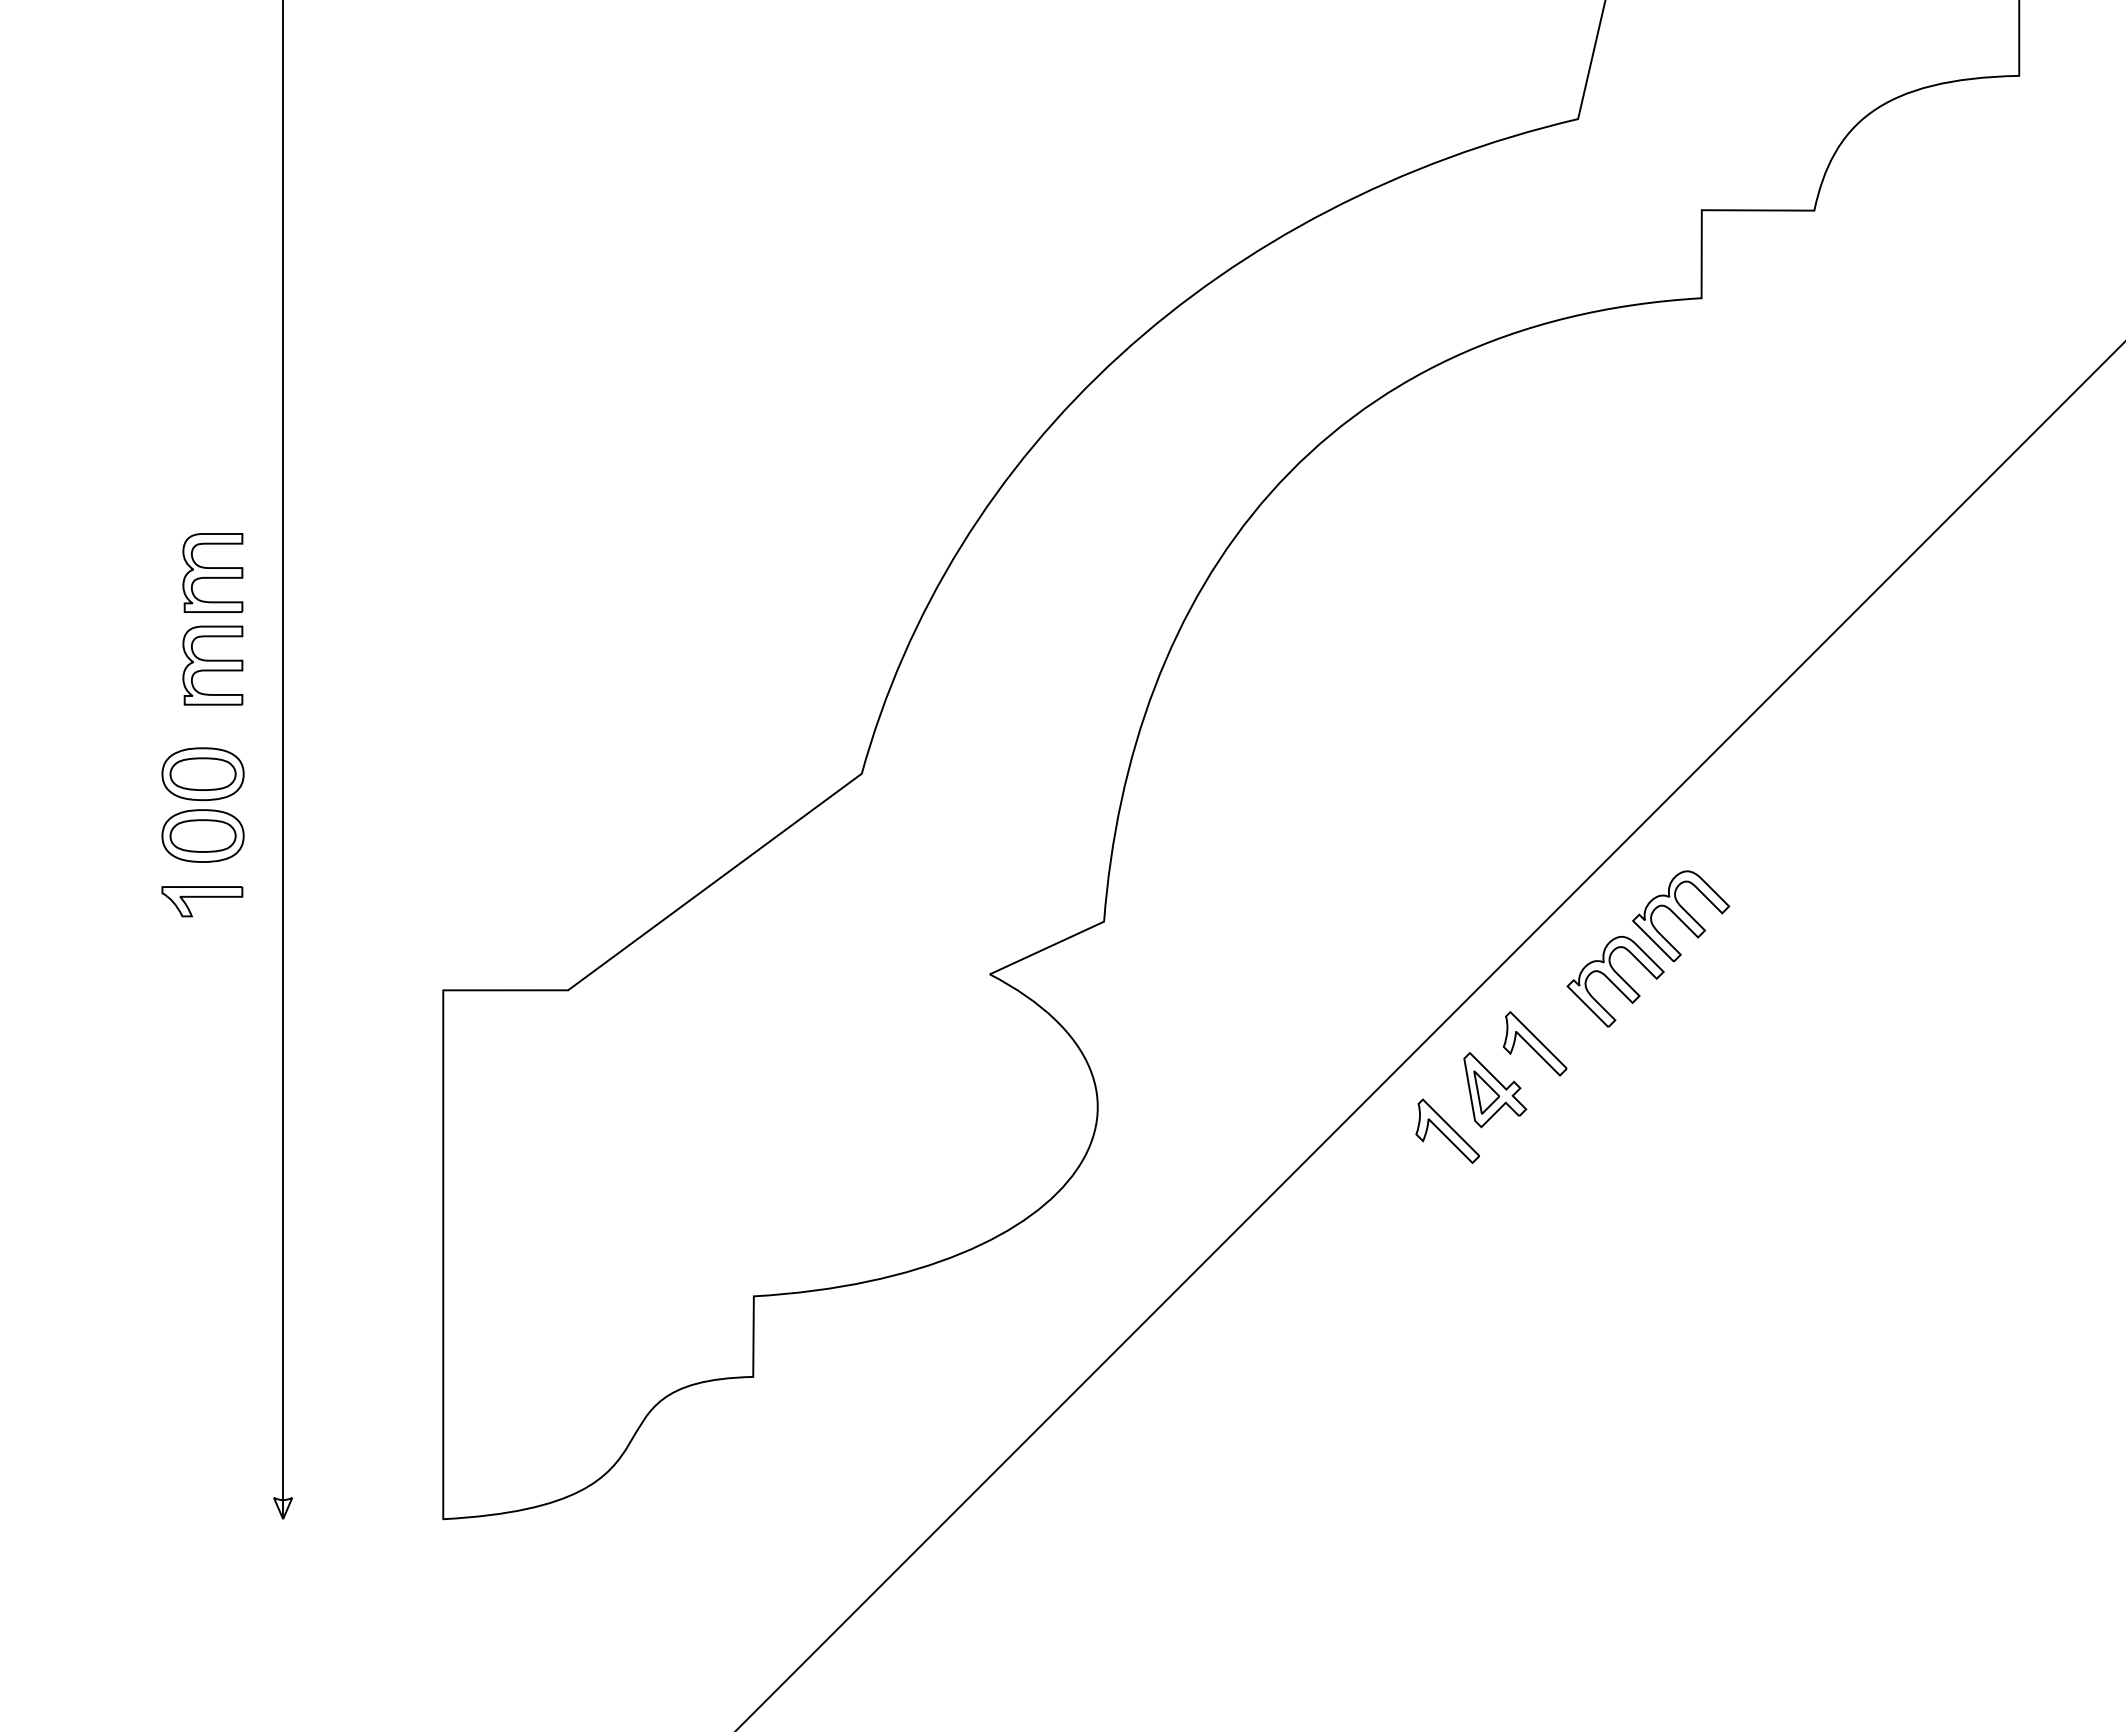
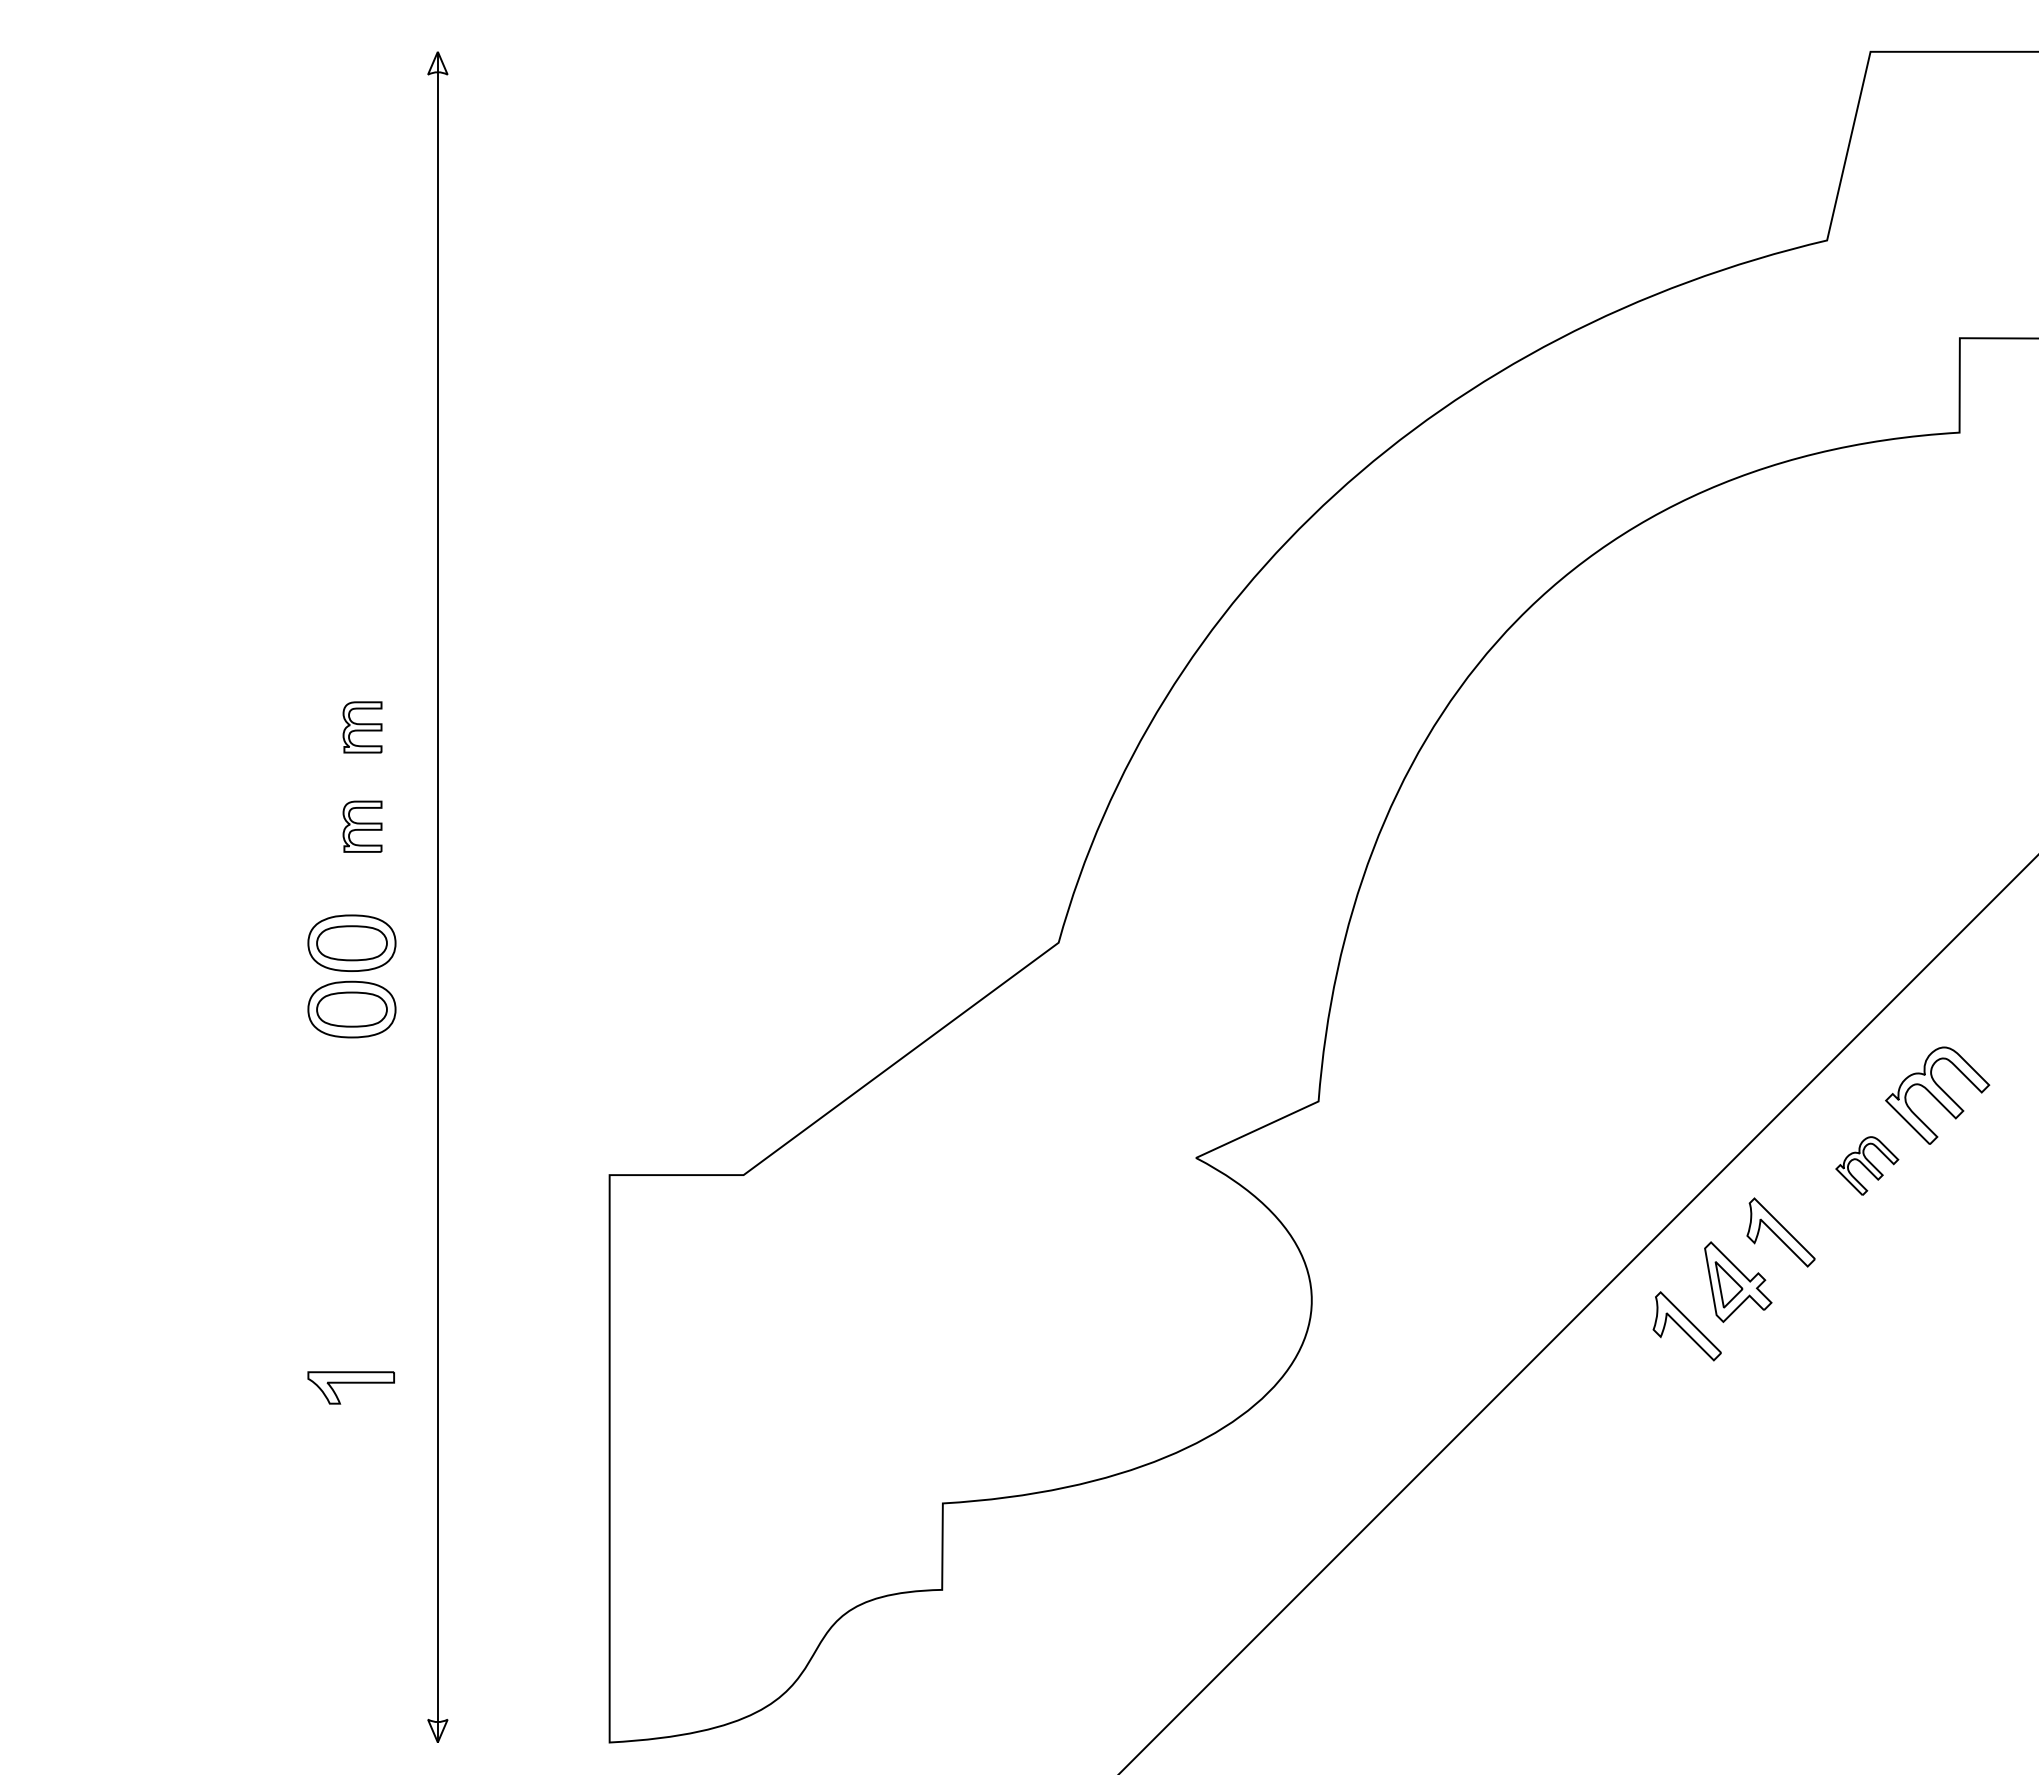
part: (212, 572) -> (362, 726), size x0.6
part: (212, 665) -> (362, 826), size x0.6
part: (202, 901) -> (351, 1387), moved
part: (1615, 981) -> (1867, 1165), size x0.6

